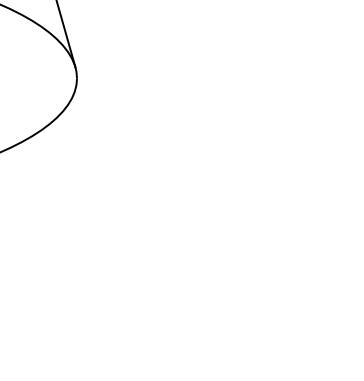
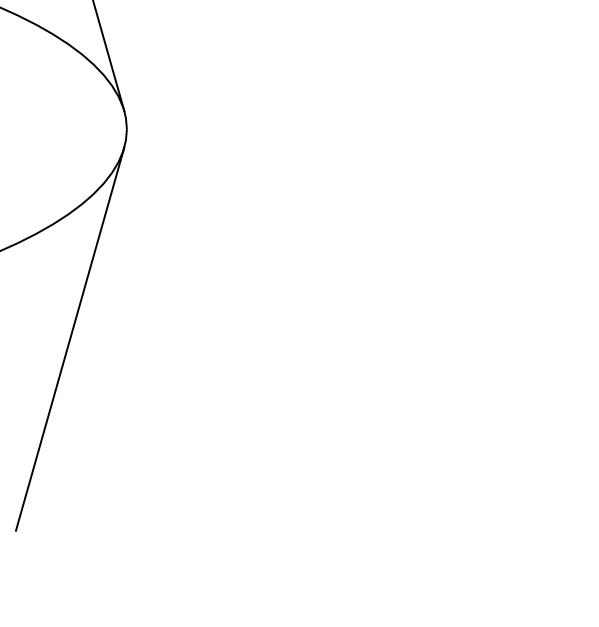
line: (42, 205) -> (70, 338), added

